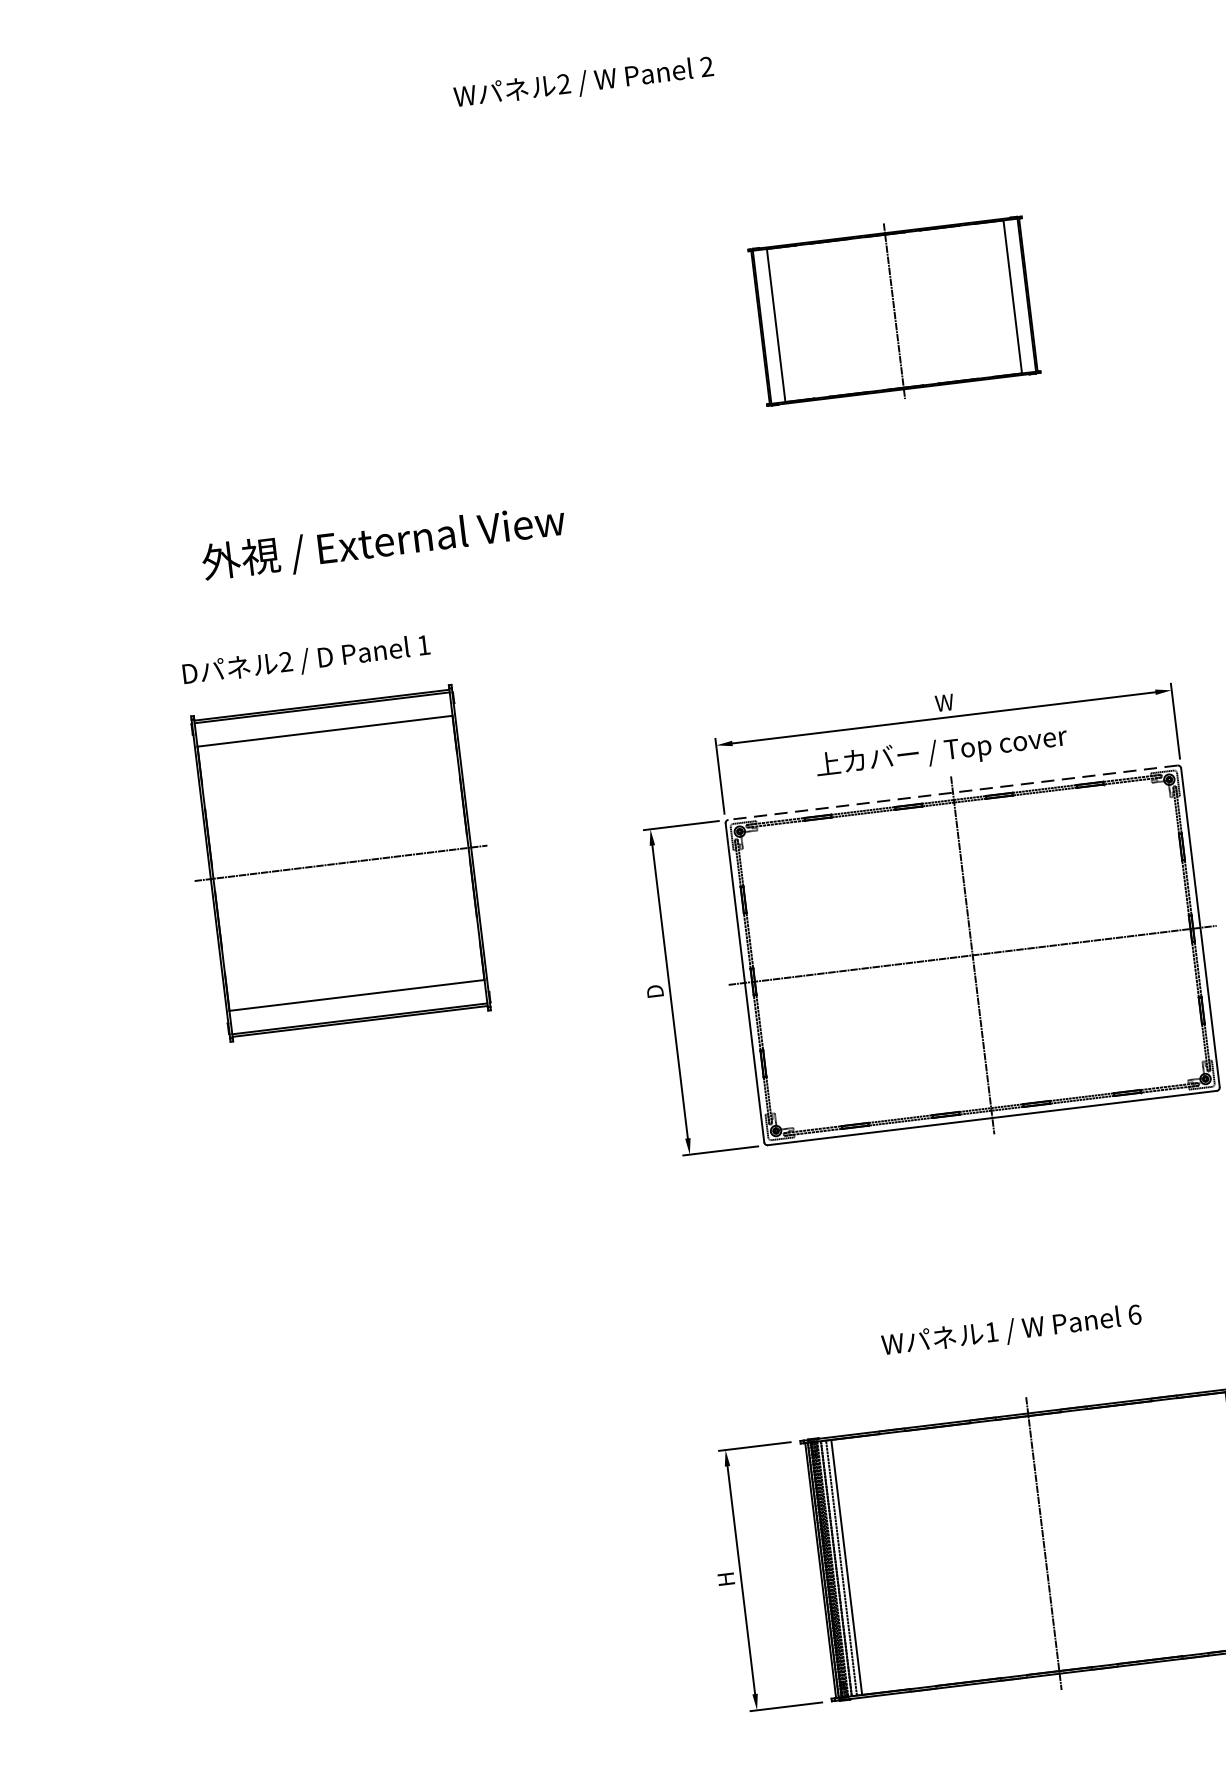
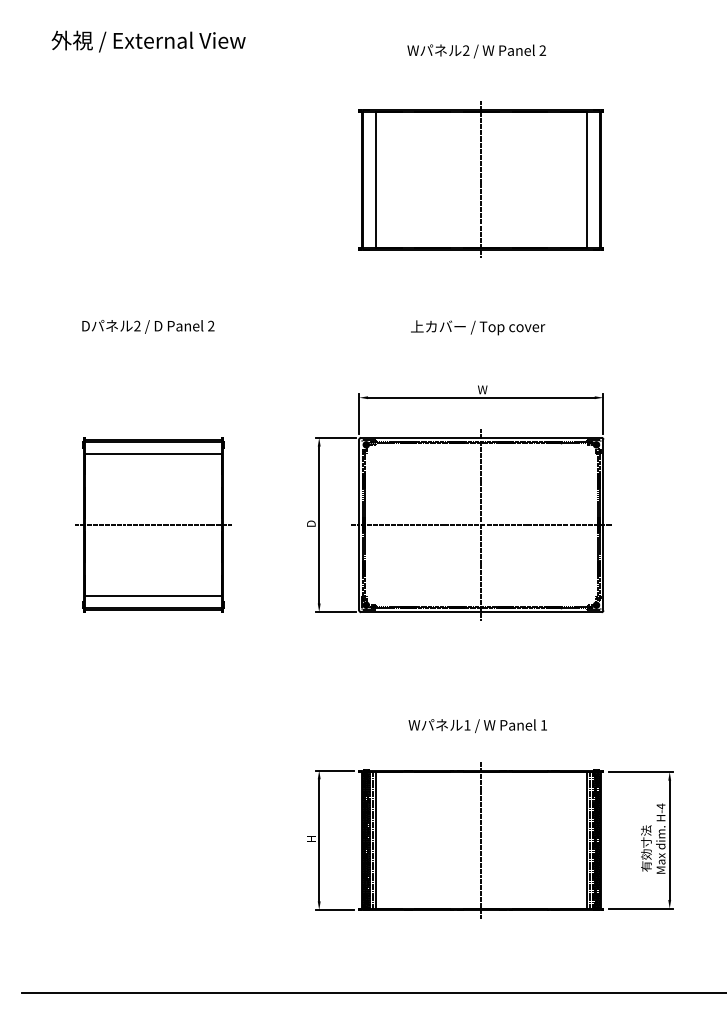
text: (583, 83) -> (476, 51), moved
part: (893, 310) -> (480, 179), size x1.67
text: (383, 542) -> (148, 41), moved
text: (424, 644) -> (211, 325), 1 -> 2
text: (942, 751) -> (478, 327), moved
line: (951, 792) -> (480, 437), dashed -> solid
part: (340, 862) -> (153, 524), moved
text: (1133, 1315) -> (543, 725), 6 -> 1

